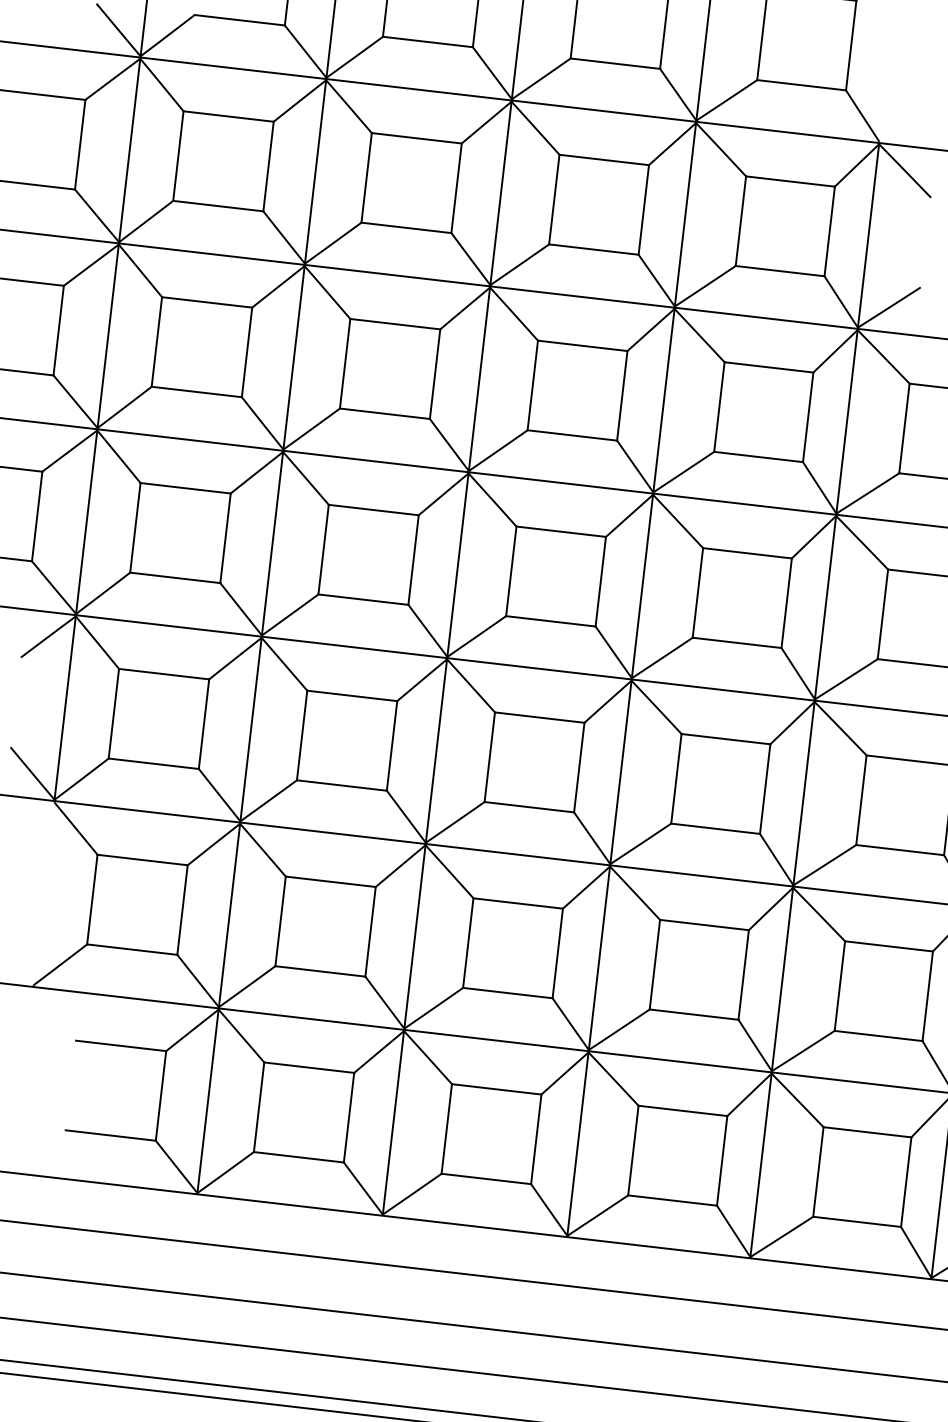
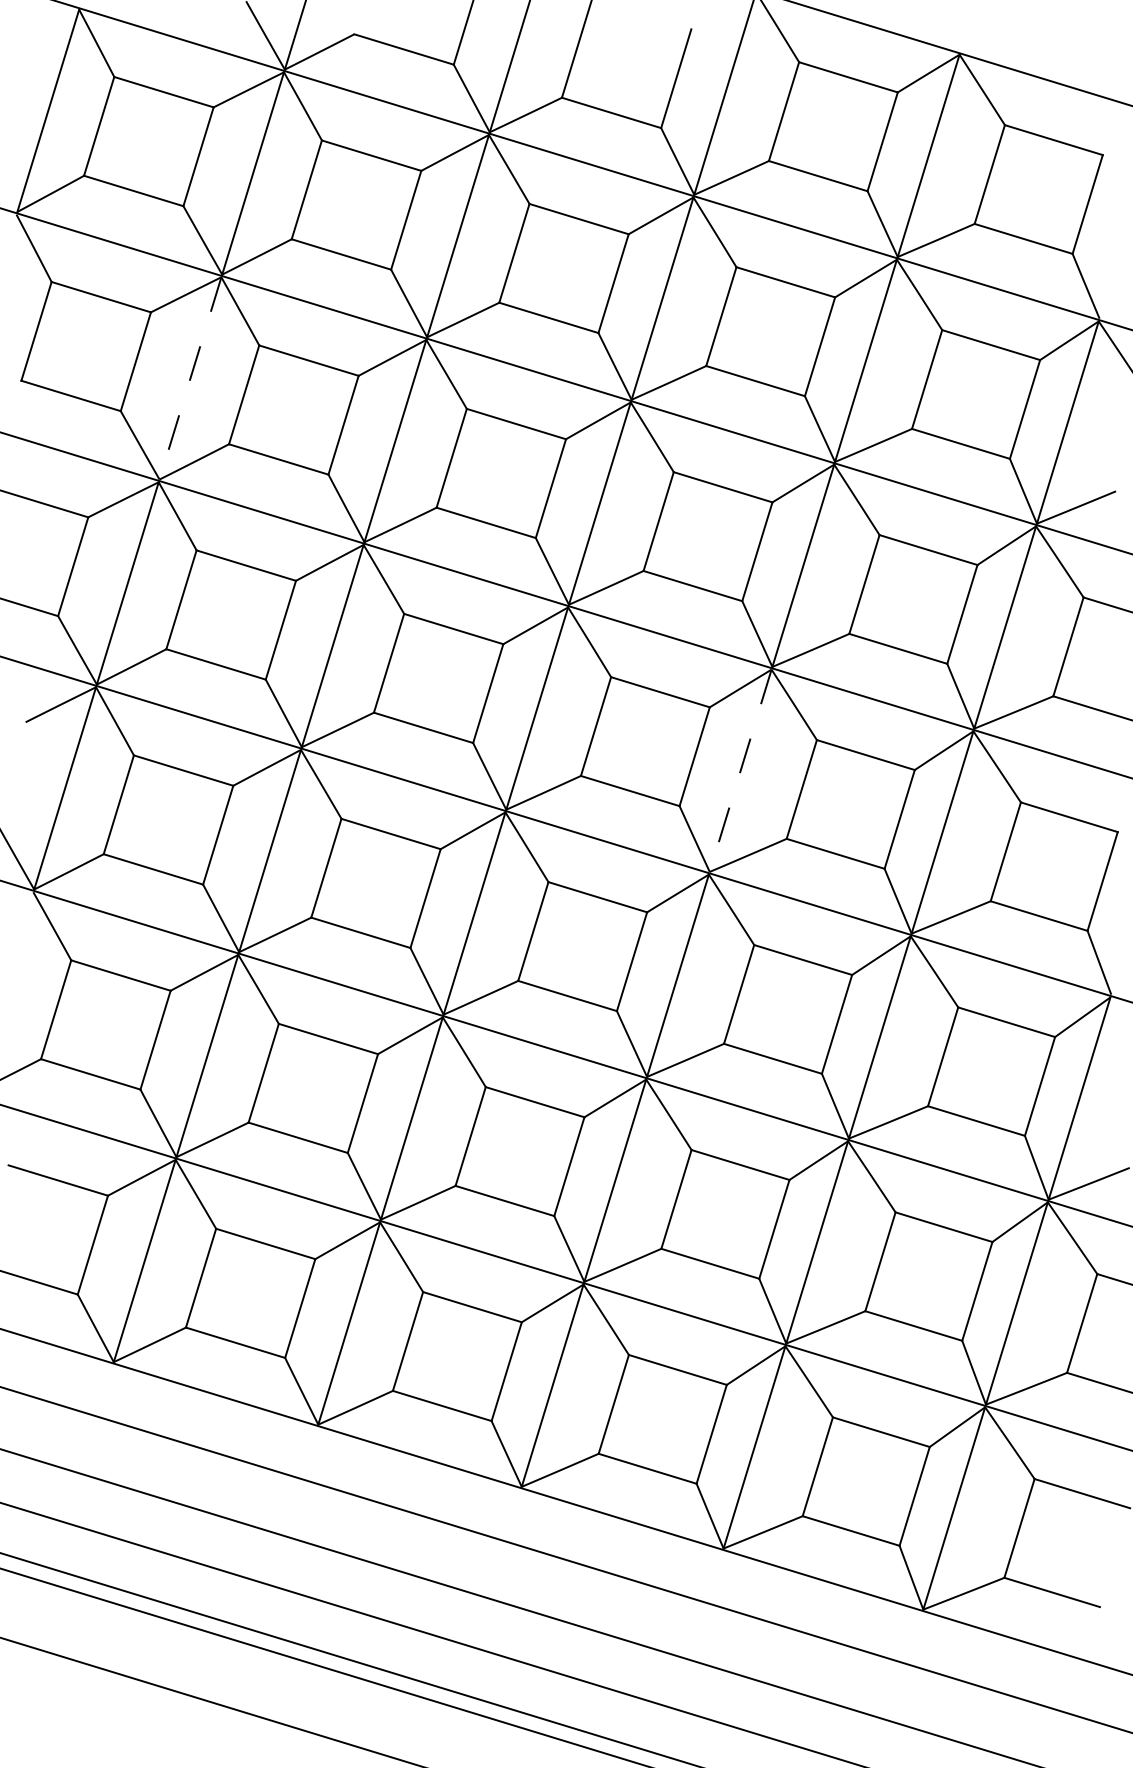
line: (108, 336) -> (190, 378), solid -> dashed
line: (642, 586) -> (740, 770), solid -> dashed

